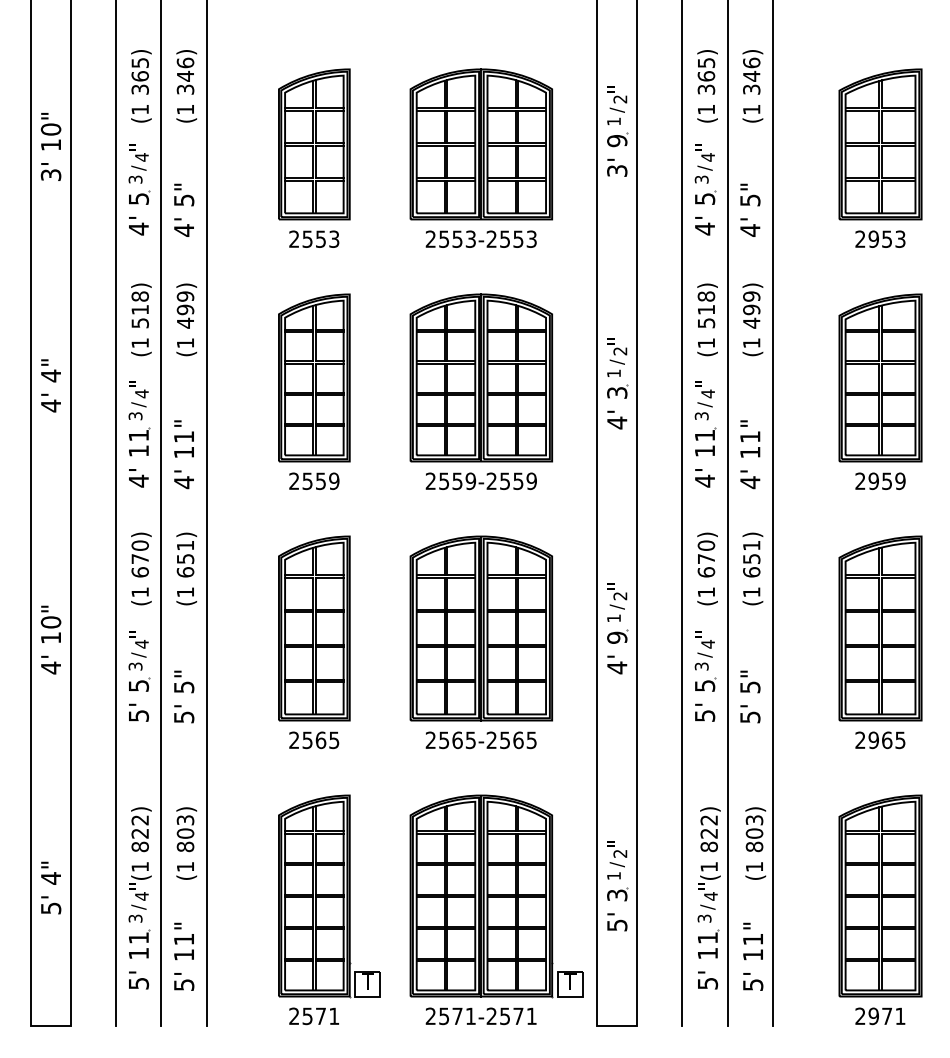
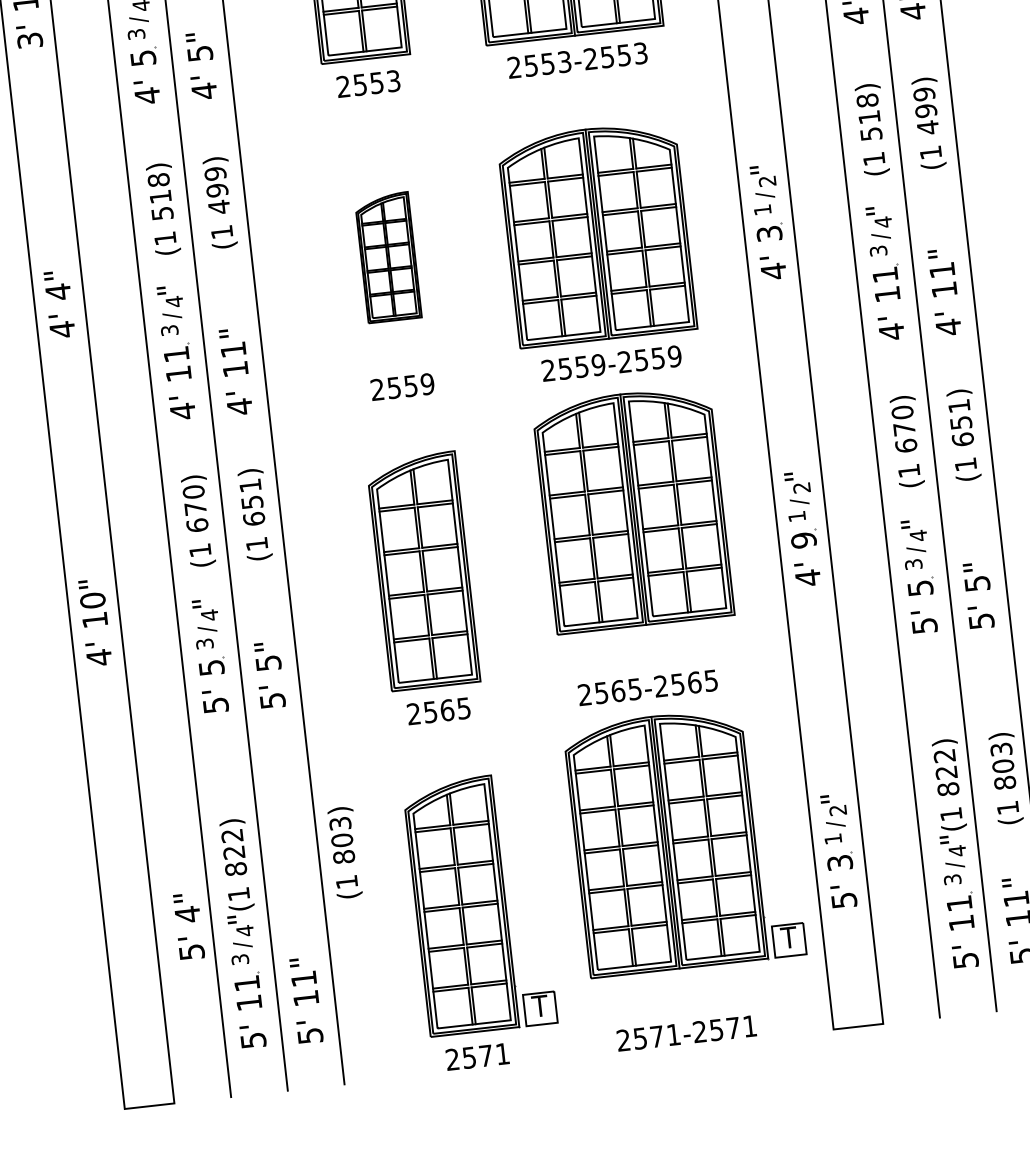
part: (314, 377) -> (388, 257), size x0.6
part: (481, 628) -> (633, 509), moved
text: (186, 843) -> (344, 852), moved
text: (51, 887) -> (189, 925), moved
part: (496, 896) -> (684, 841), moved

